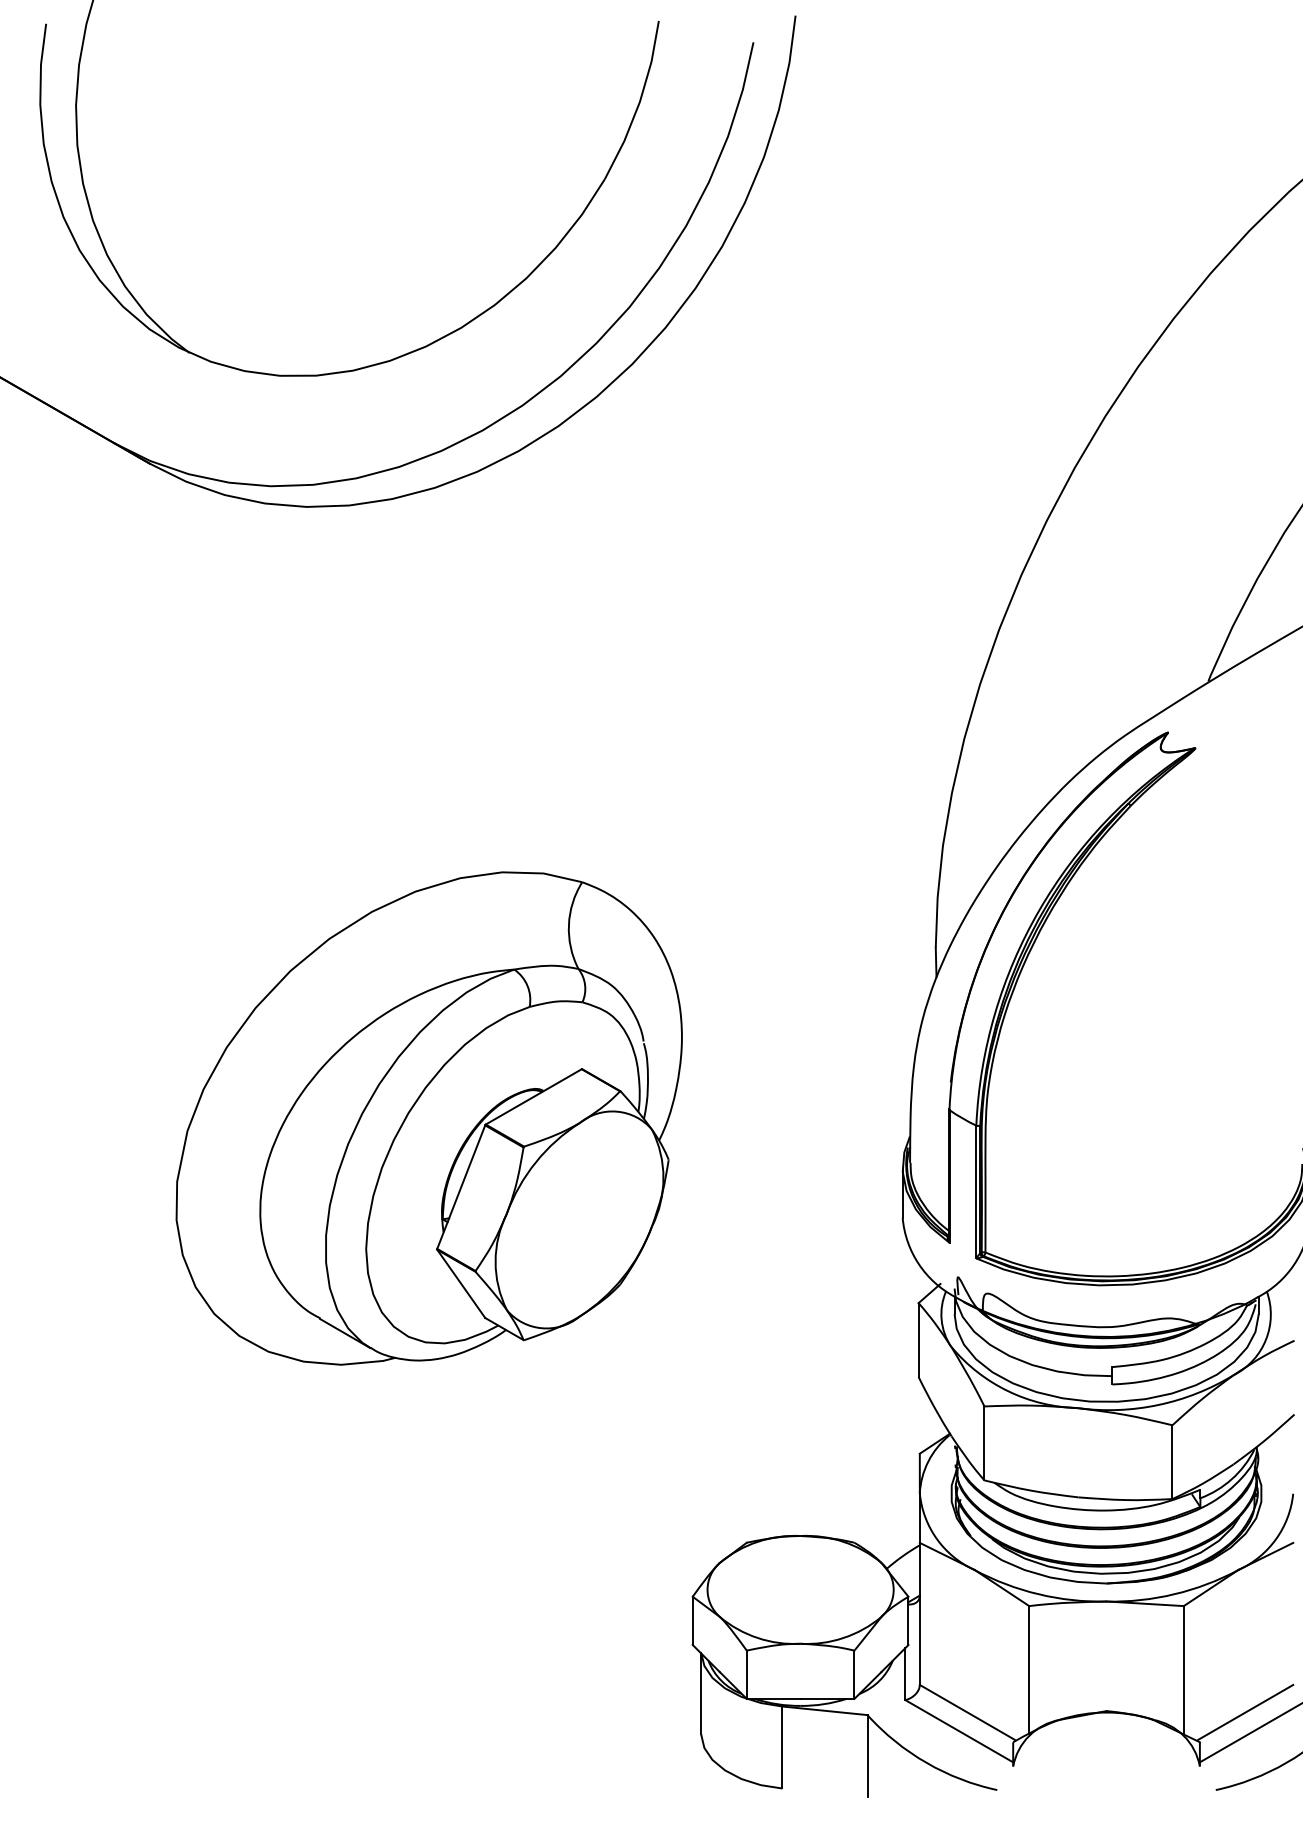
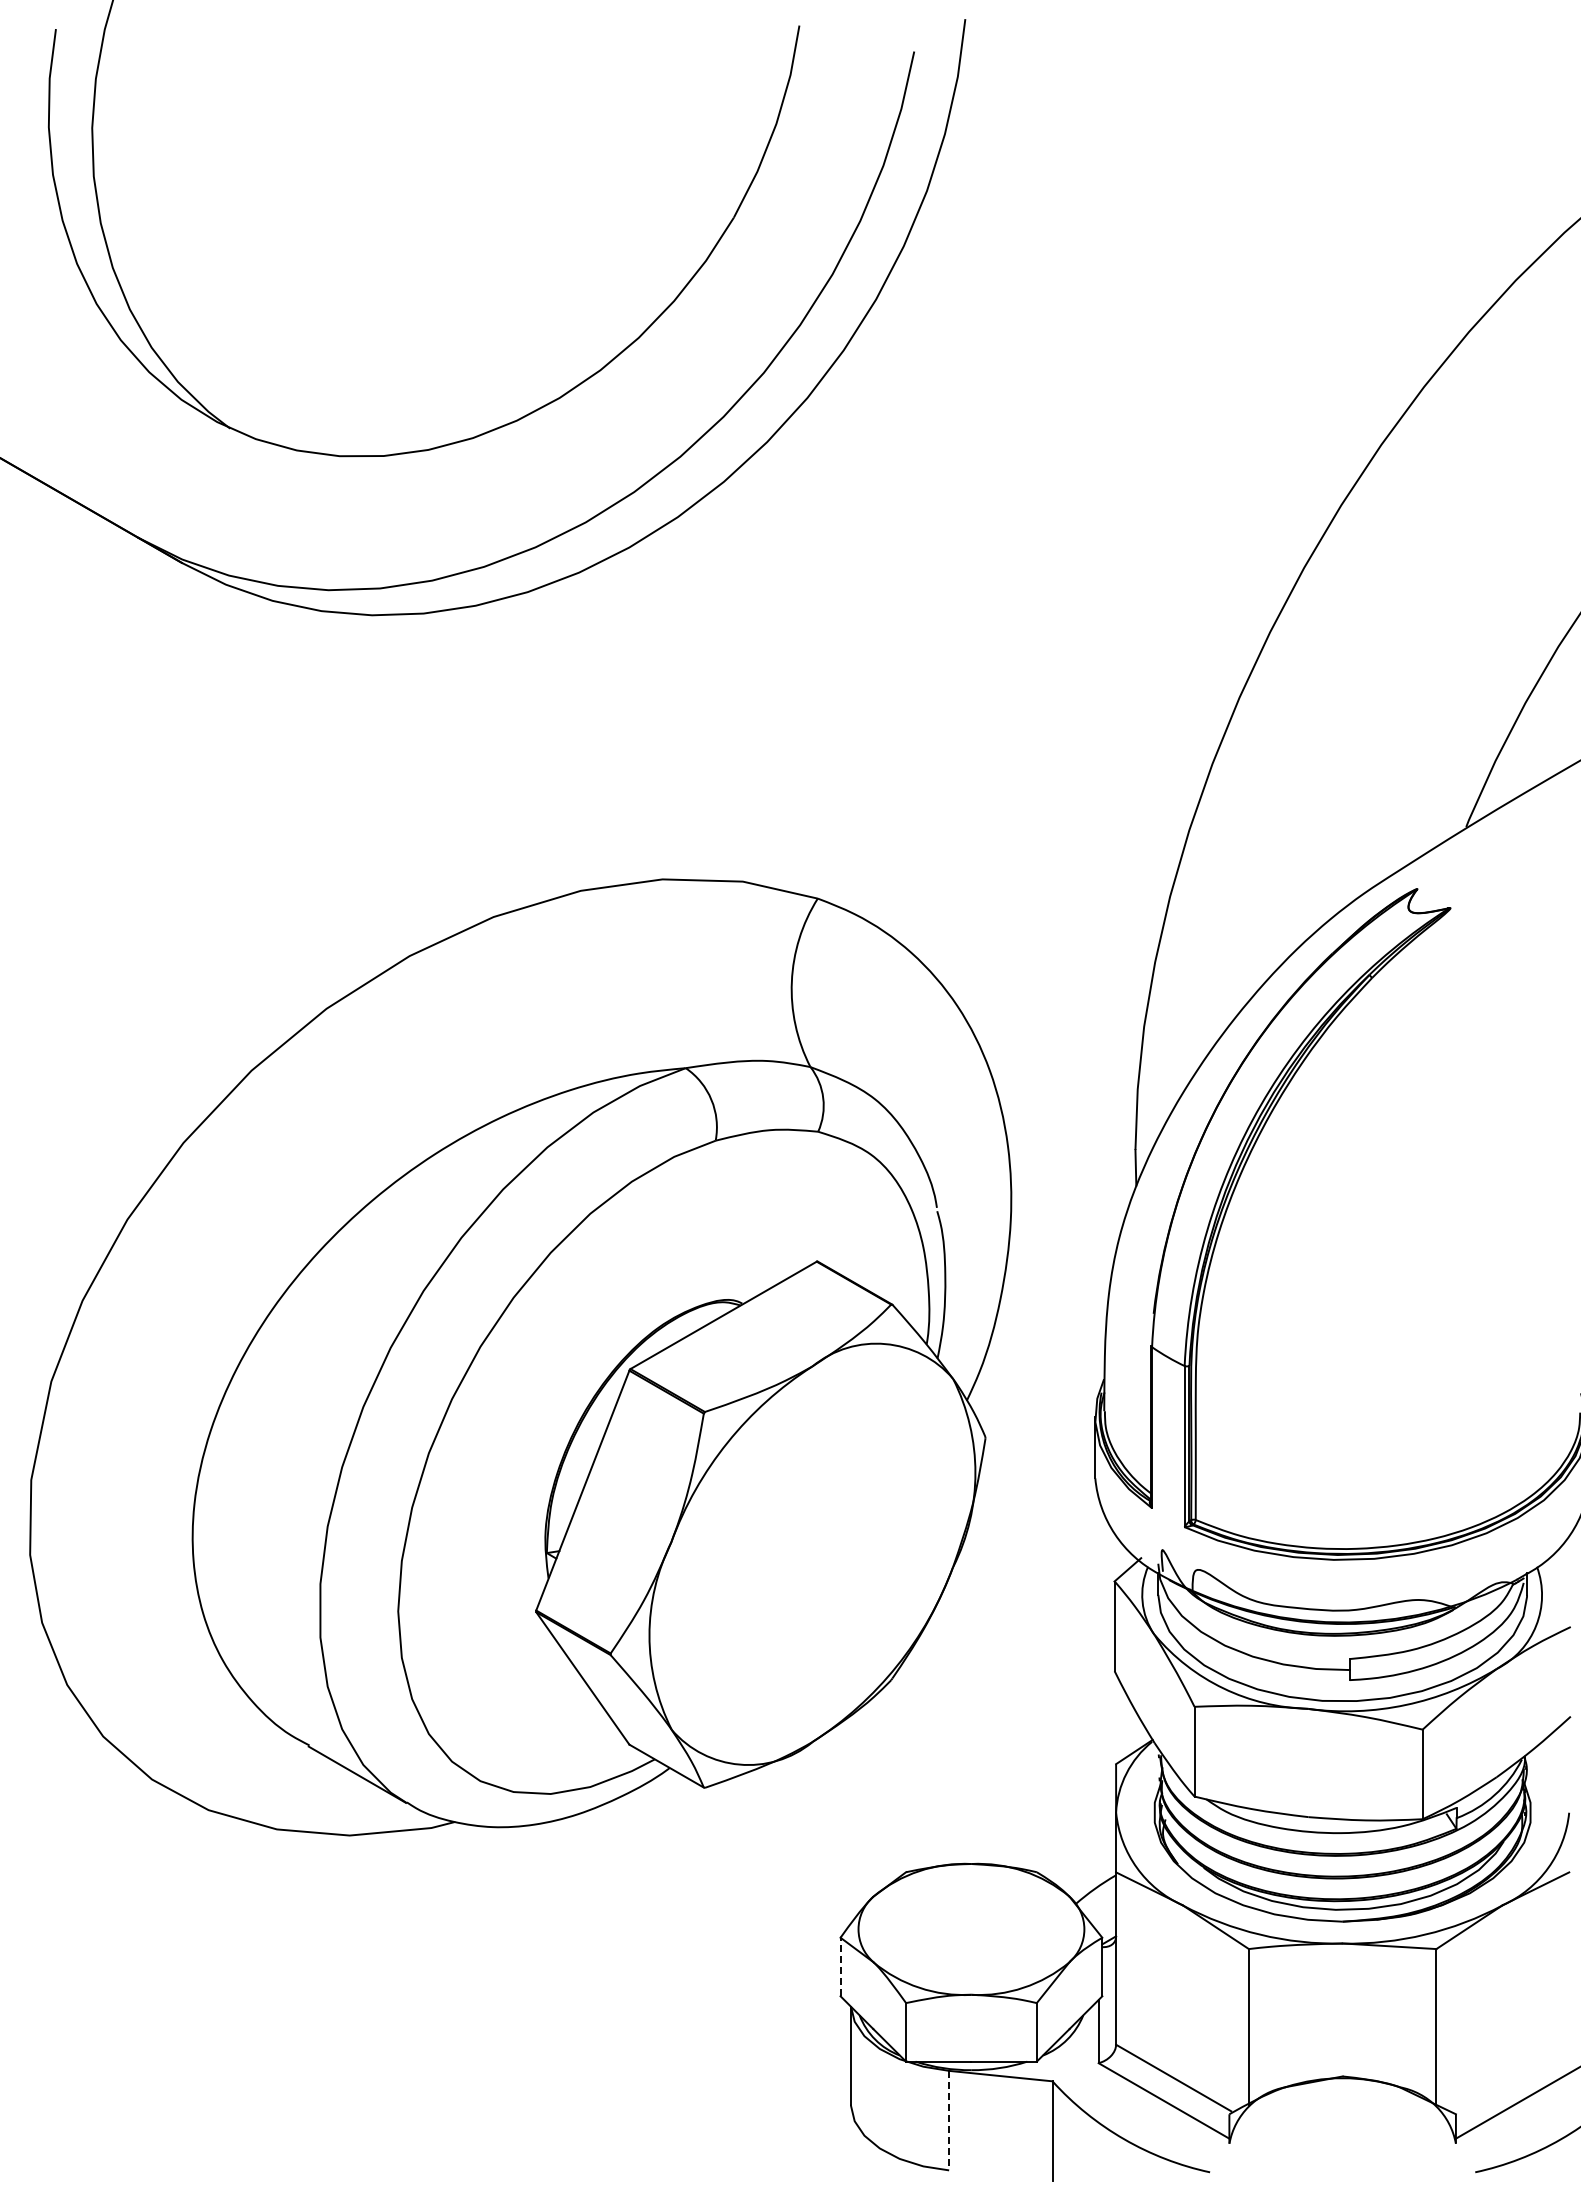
part: (428, 1118) -> (520, 1357), size x1.6
line: (692, 1620) -> (840, 1966), solid -> dashed
line: (1245, 1711) -> (1511, 2077), removed
line: (782, 1747) -> (949, 2120), solid -> dashed

